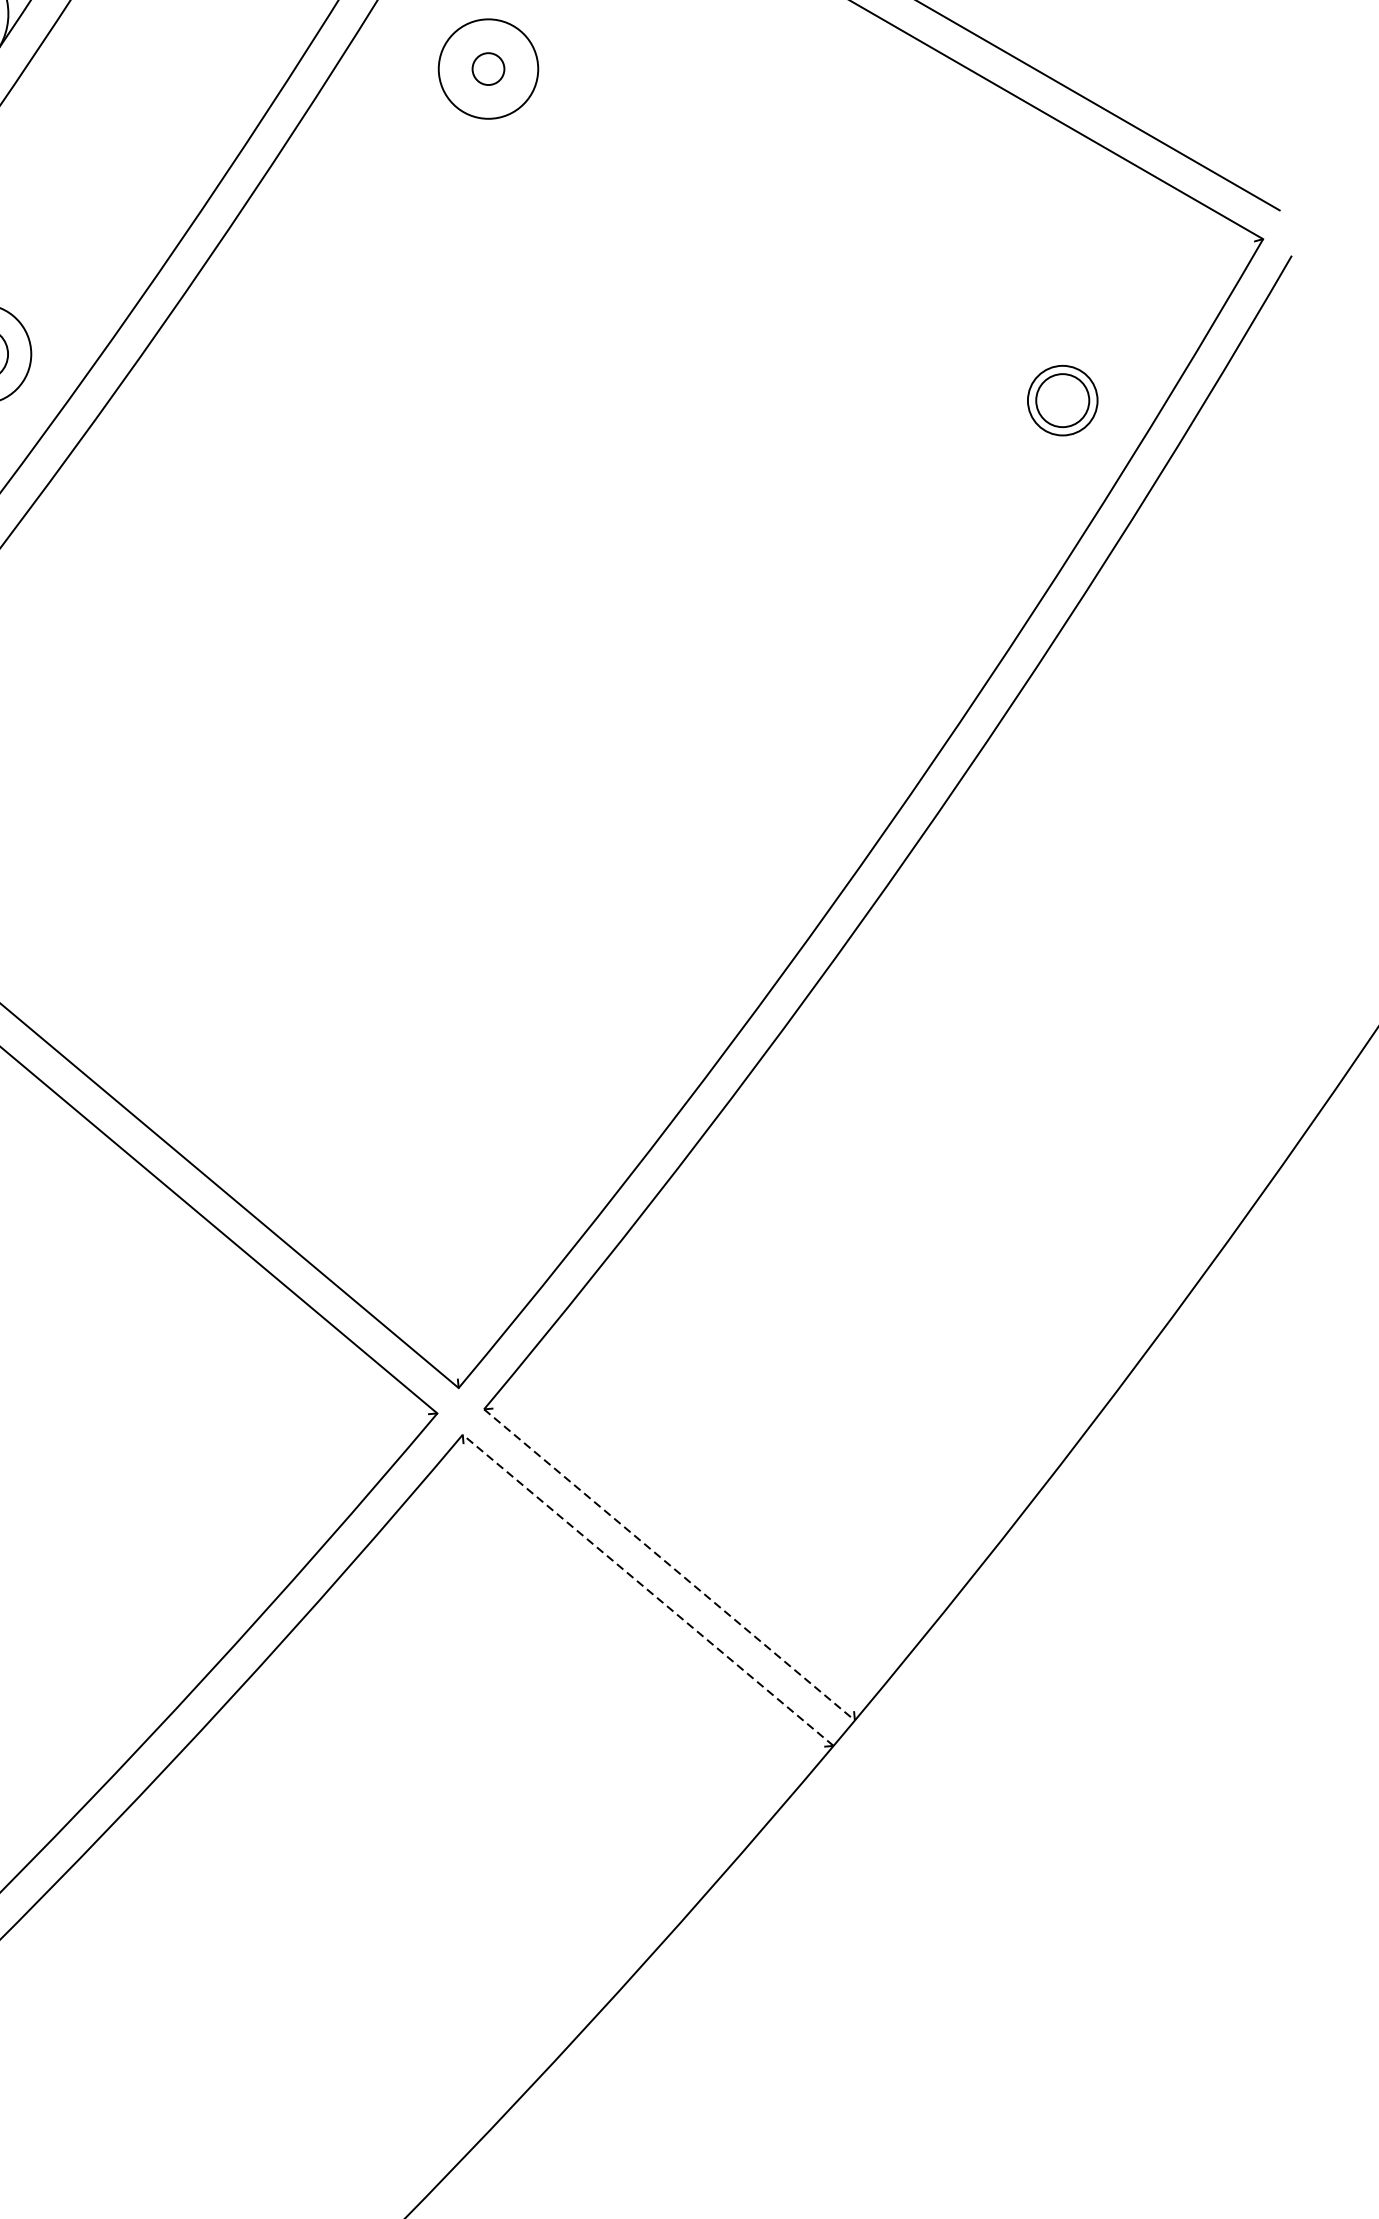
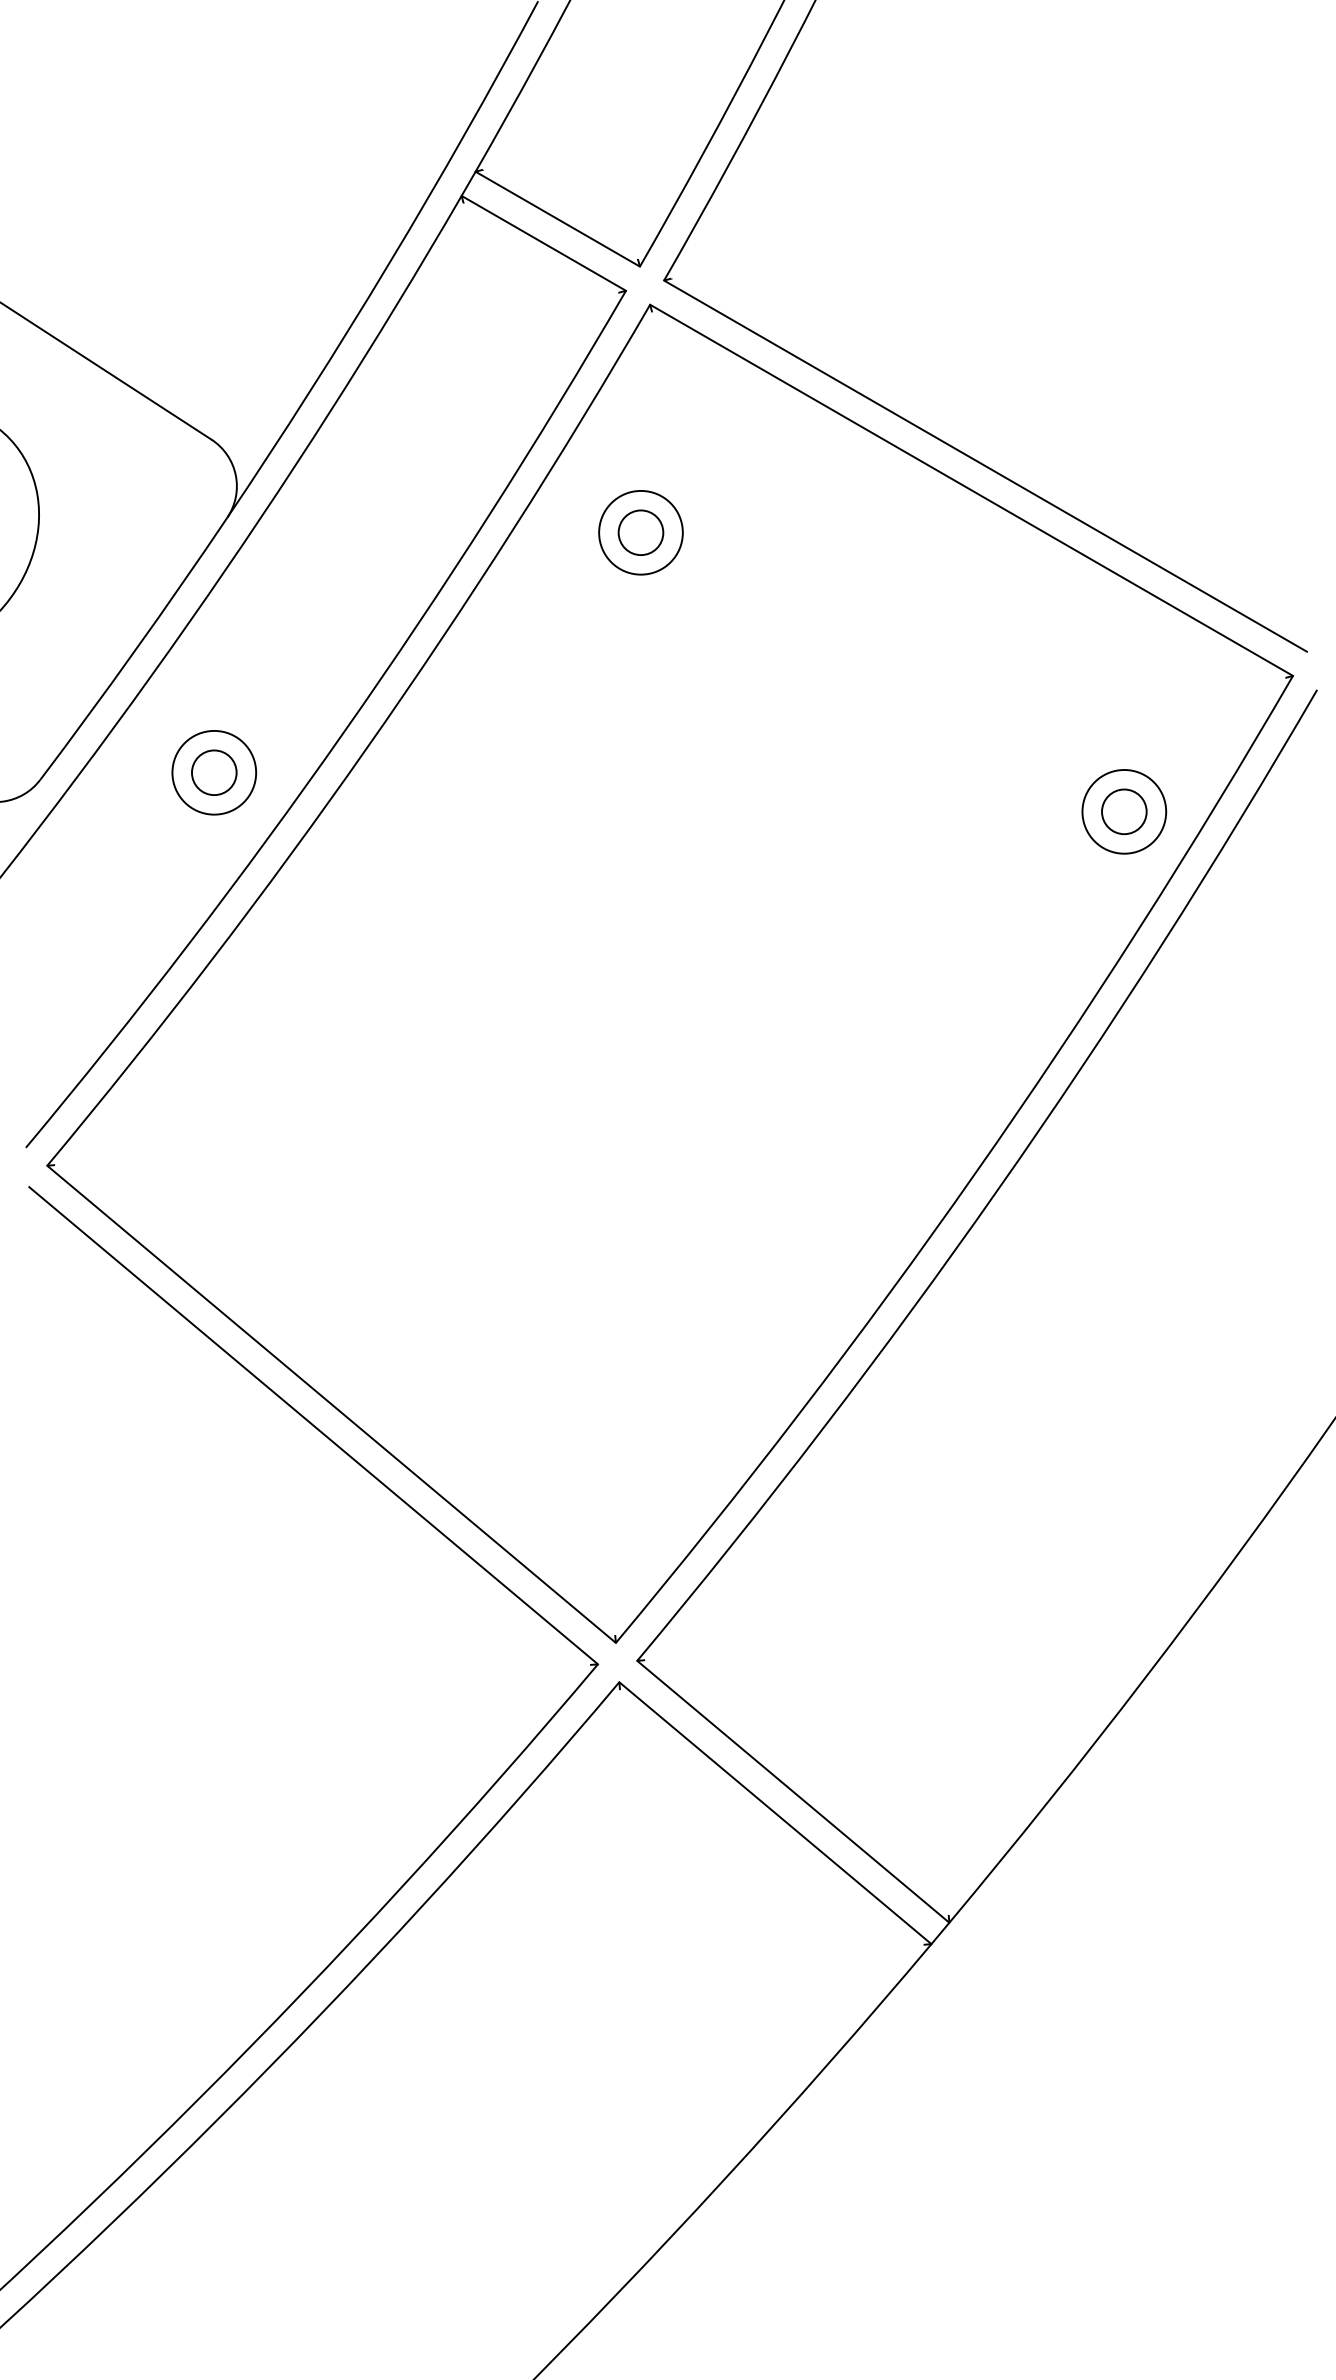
circle: (487, 68) -> (640, 532), size x1.67
circle: (1062, 400) -> (1124, 811), size x1.43
line: (669, 1564) -> (793, 1791), dashed -> solid
line: (648, 1590) -> (775, 1813), dashed -> solid

